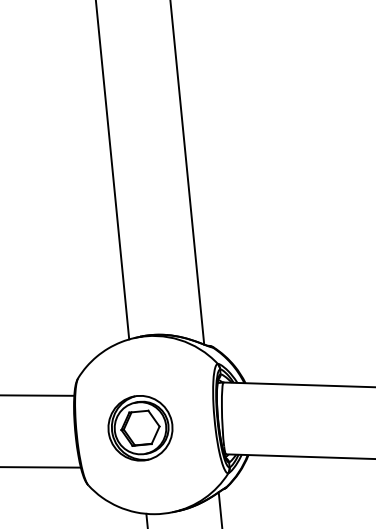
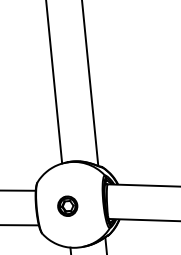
part: (140, 426) -> (67, 205), size x0.62

